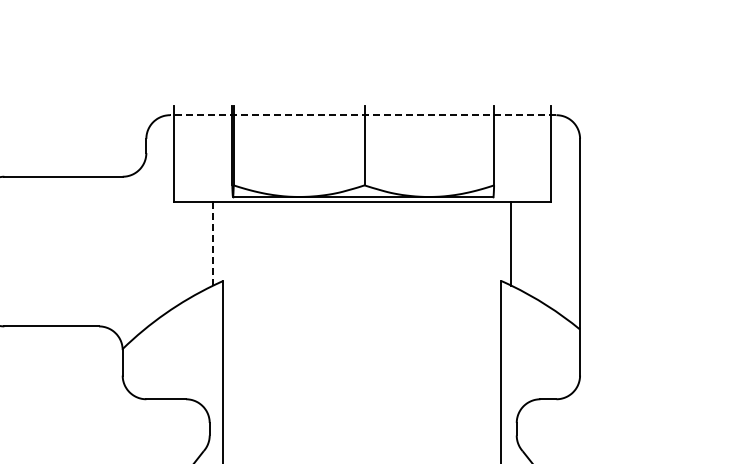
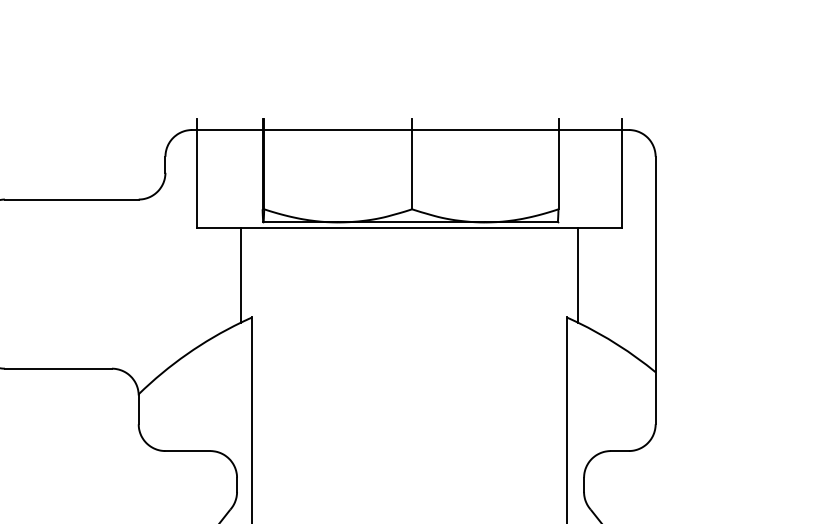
line: (362, 115) -> (409, 130), dashed -> solid
line: (213, 243) -> (241, 274), dashed -> solid

